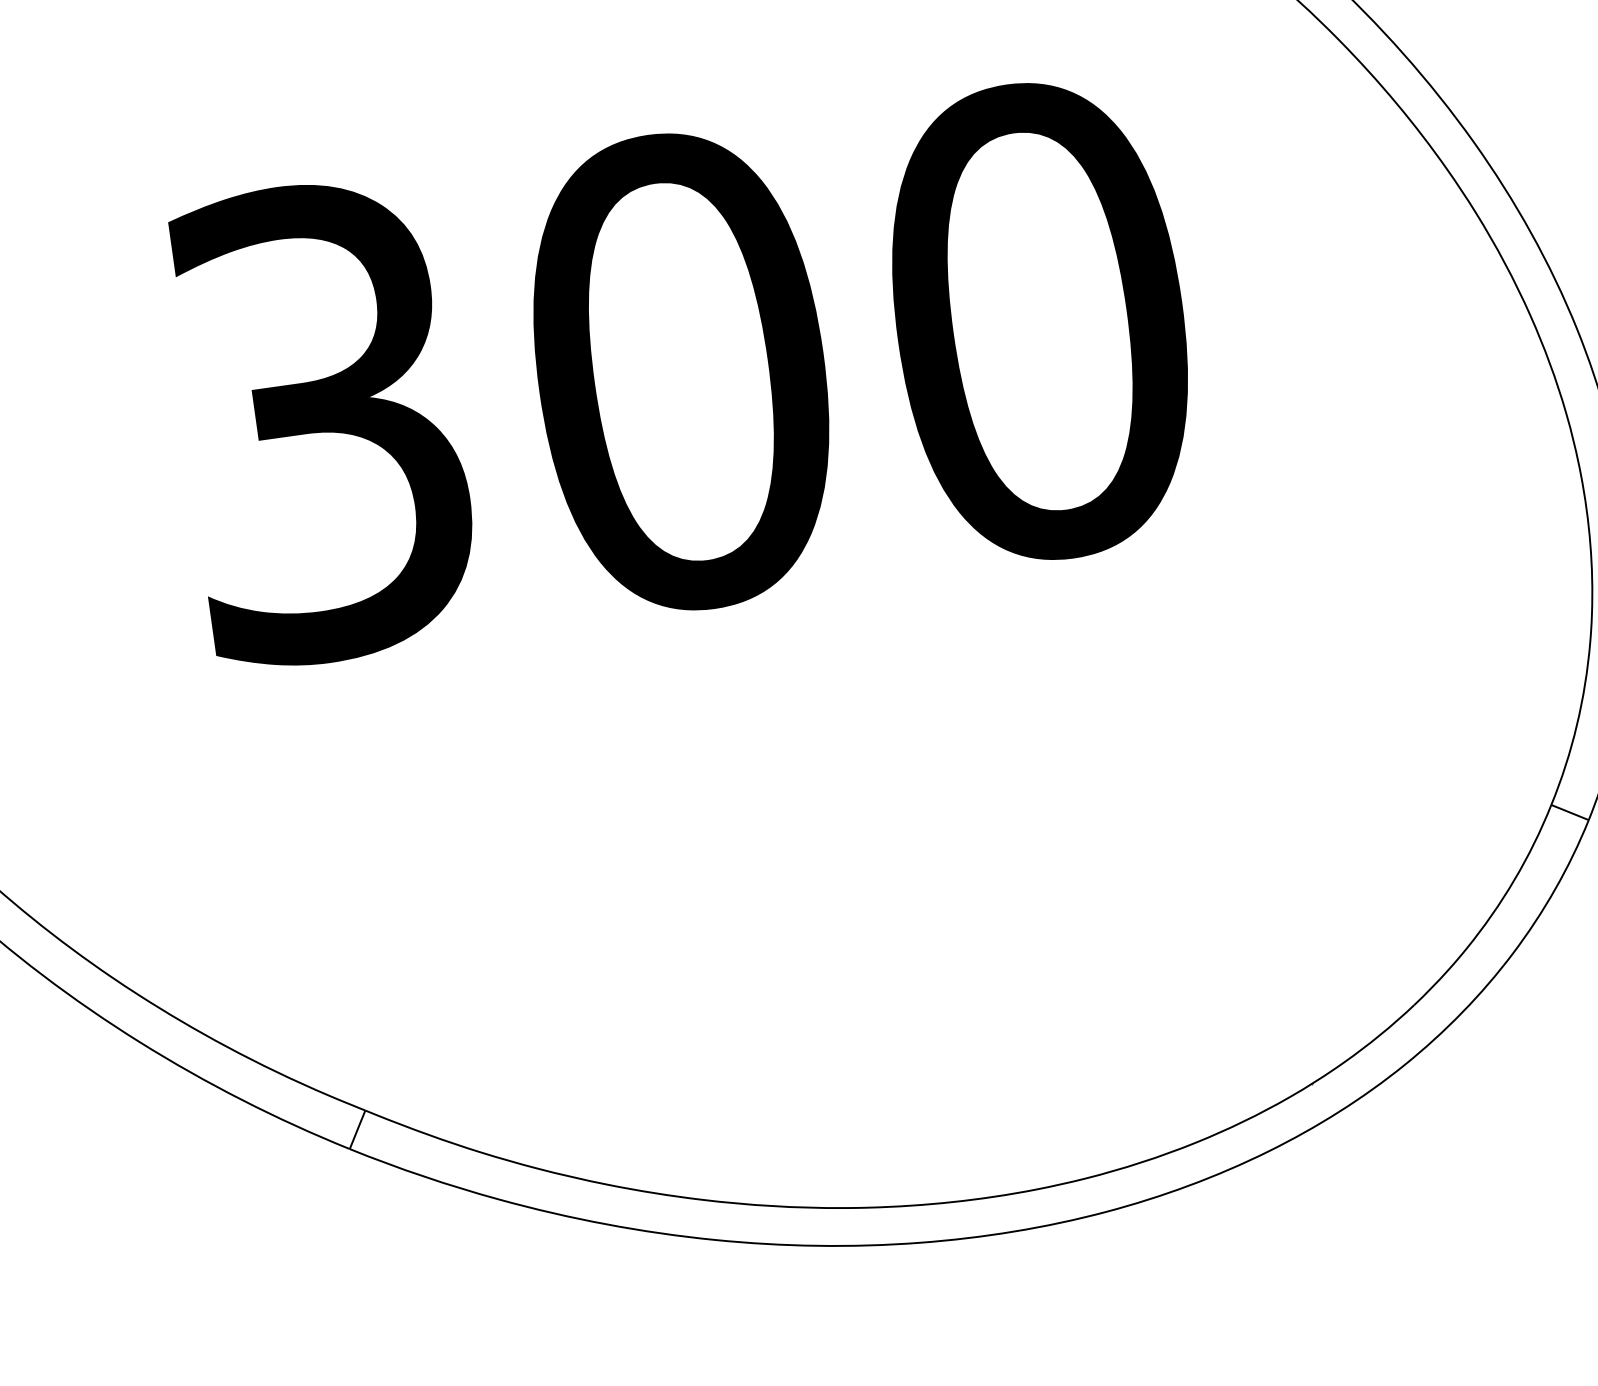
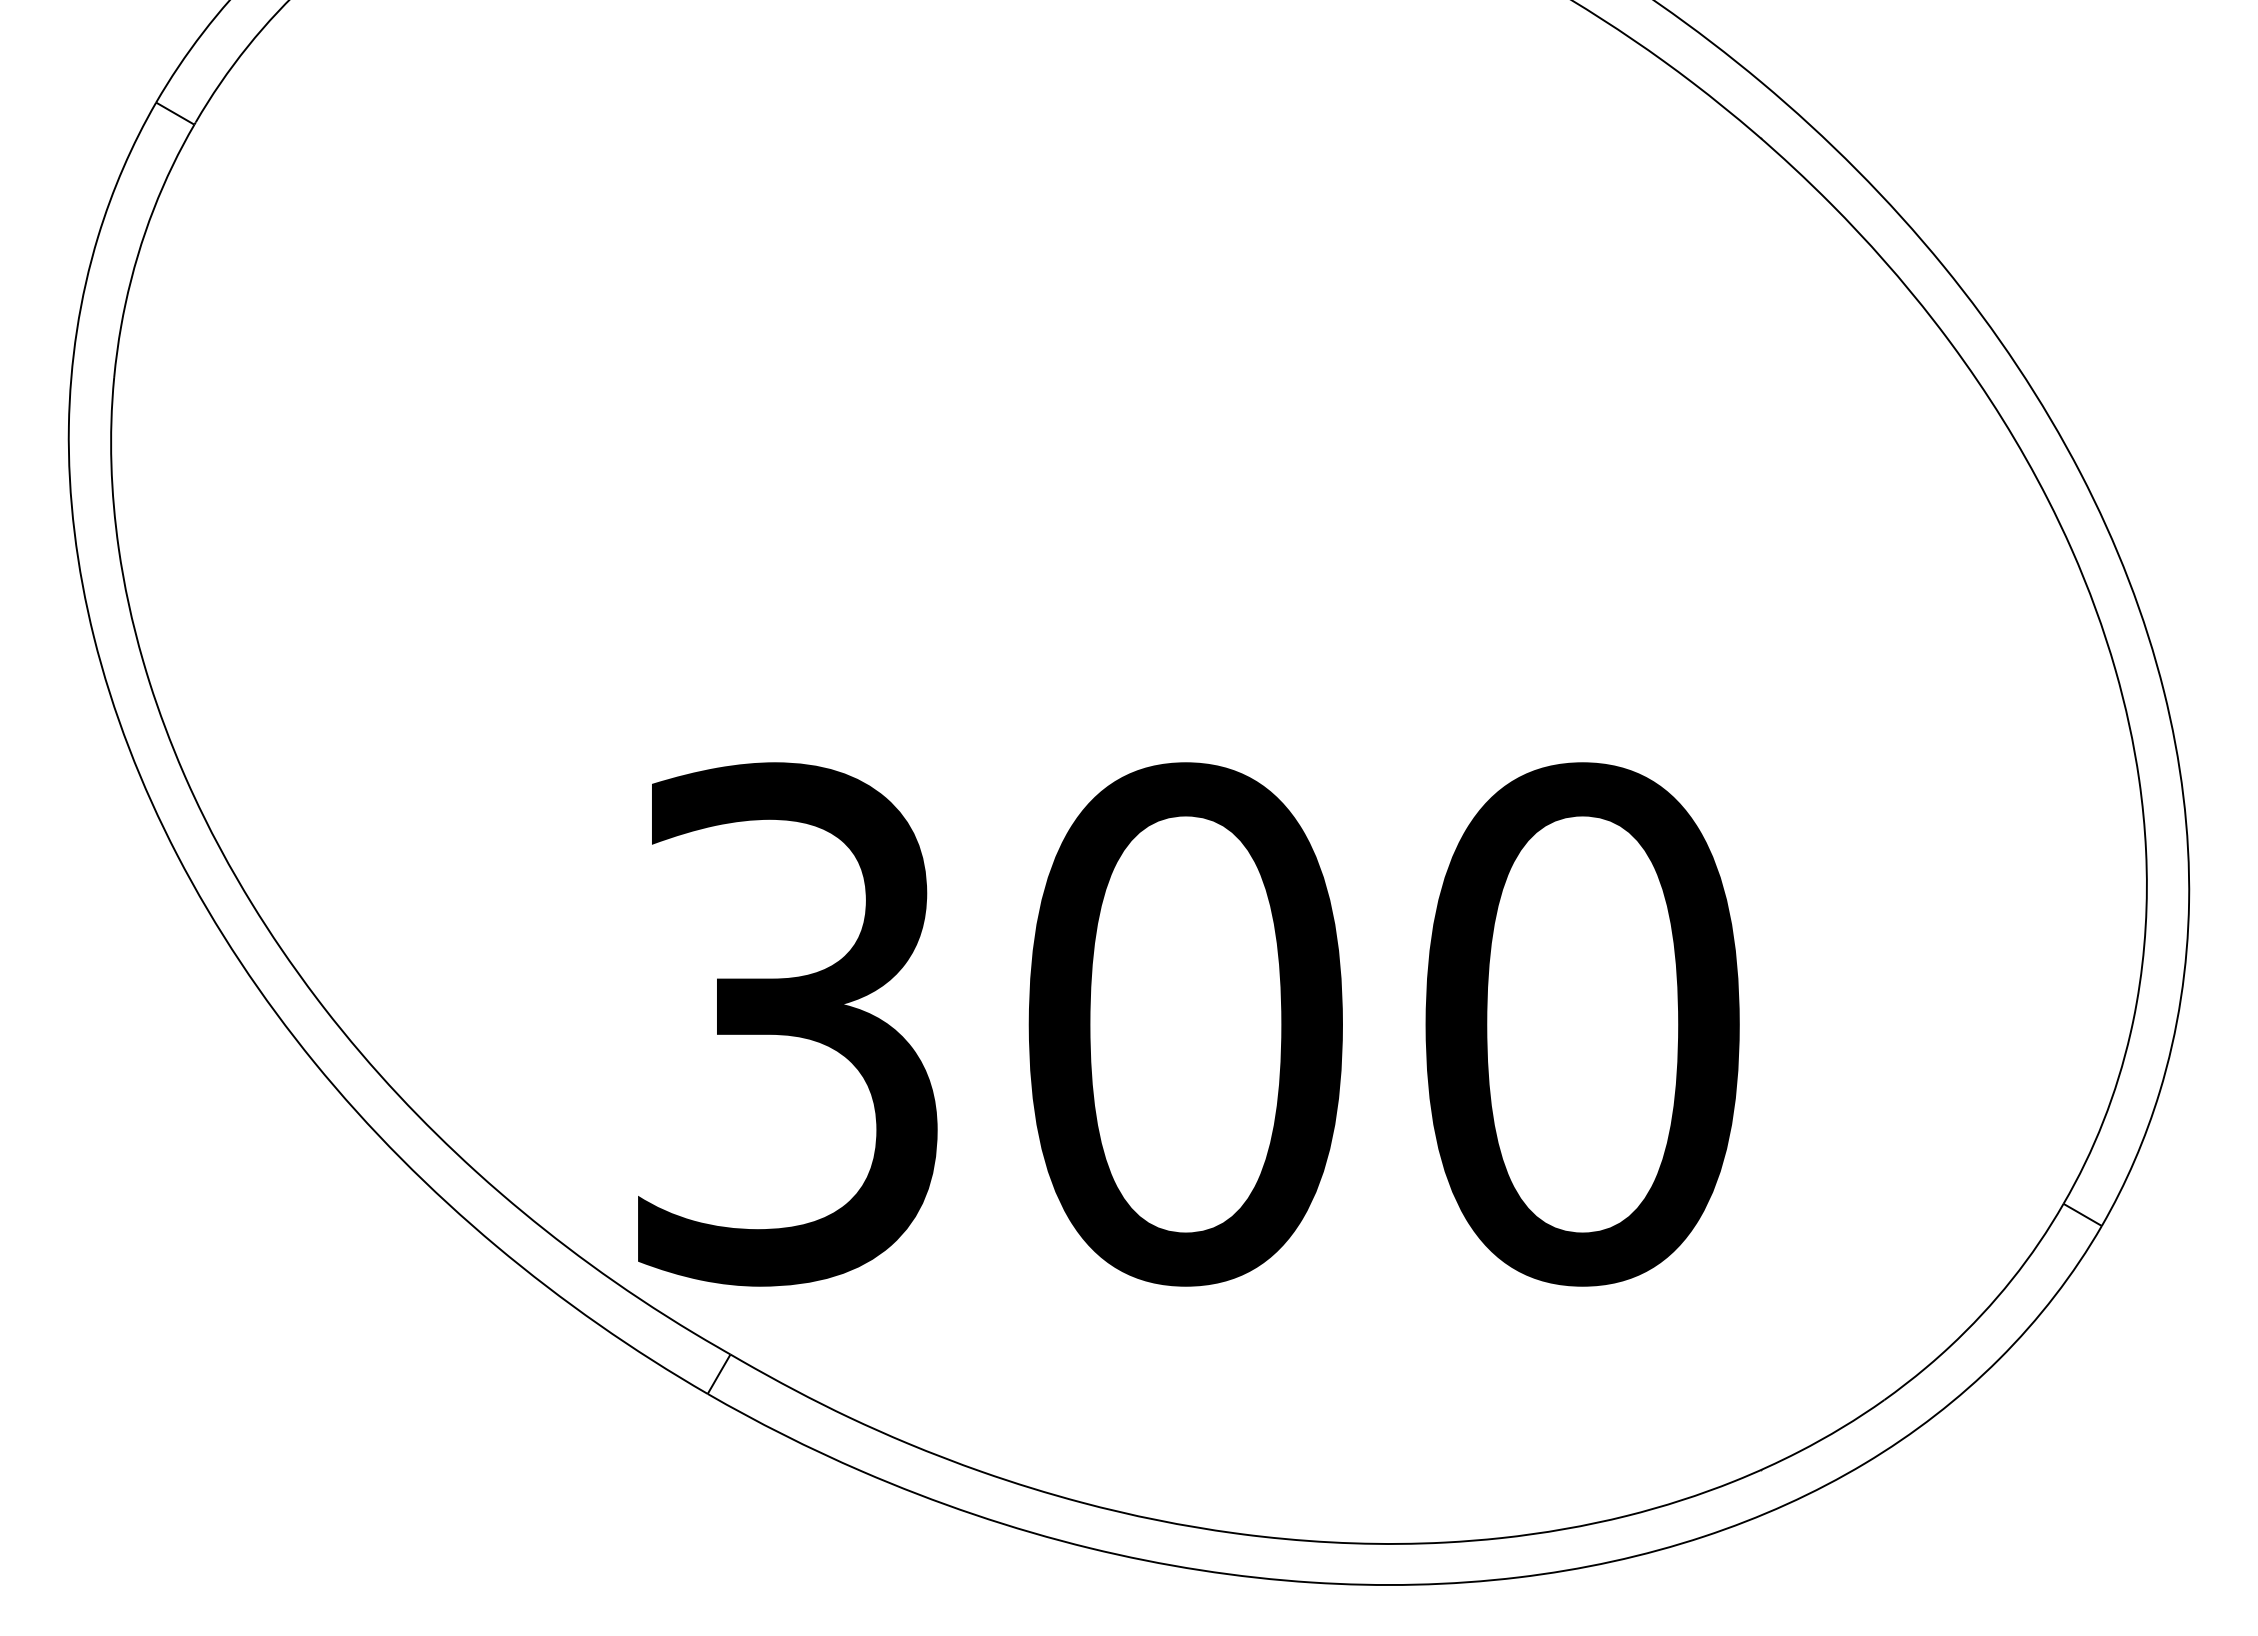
text: (683, 371) -> (1188, 1024), moved

